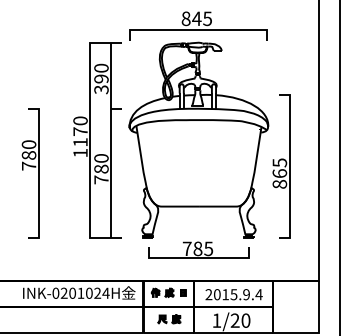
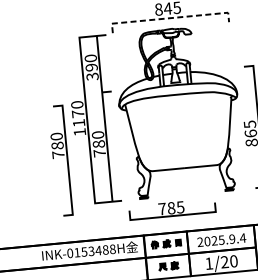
line: (198, 30) -> (170, 18), solid -> dashed
part: (31, 167) -> (60, 155), moved
part: (198, 249) -> (171, 208), moved
text: (84, 292) -> (94, 250), INK-0201024H -> INK-0153488H
text: (225, 294) -> (214, 240), 2015.9.4 -> 2025.9.4

